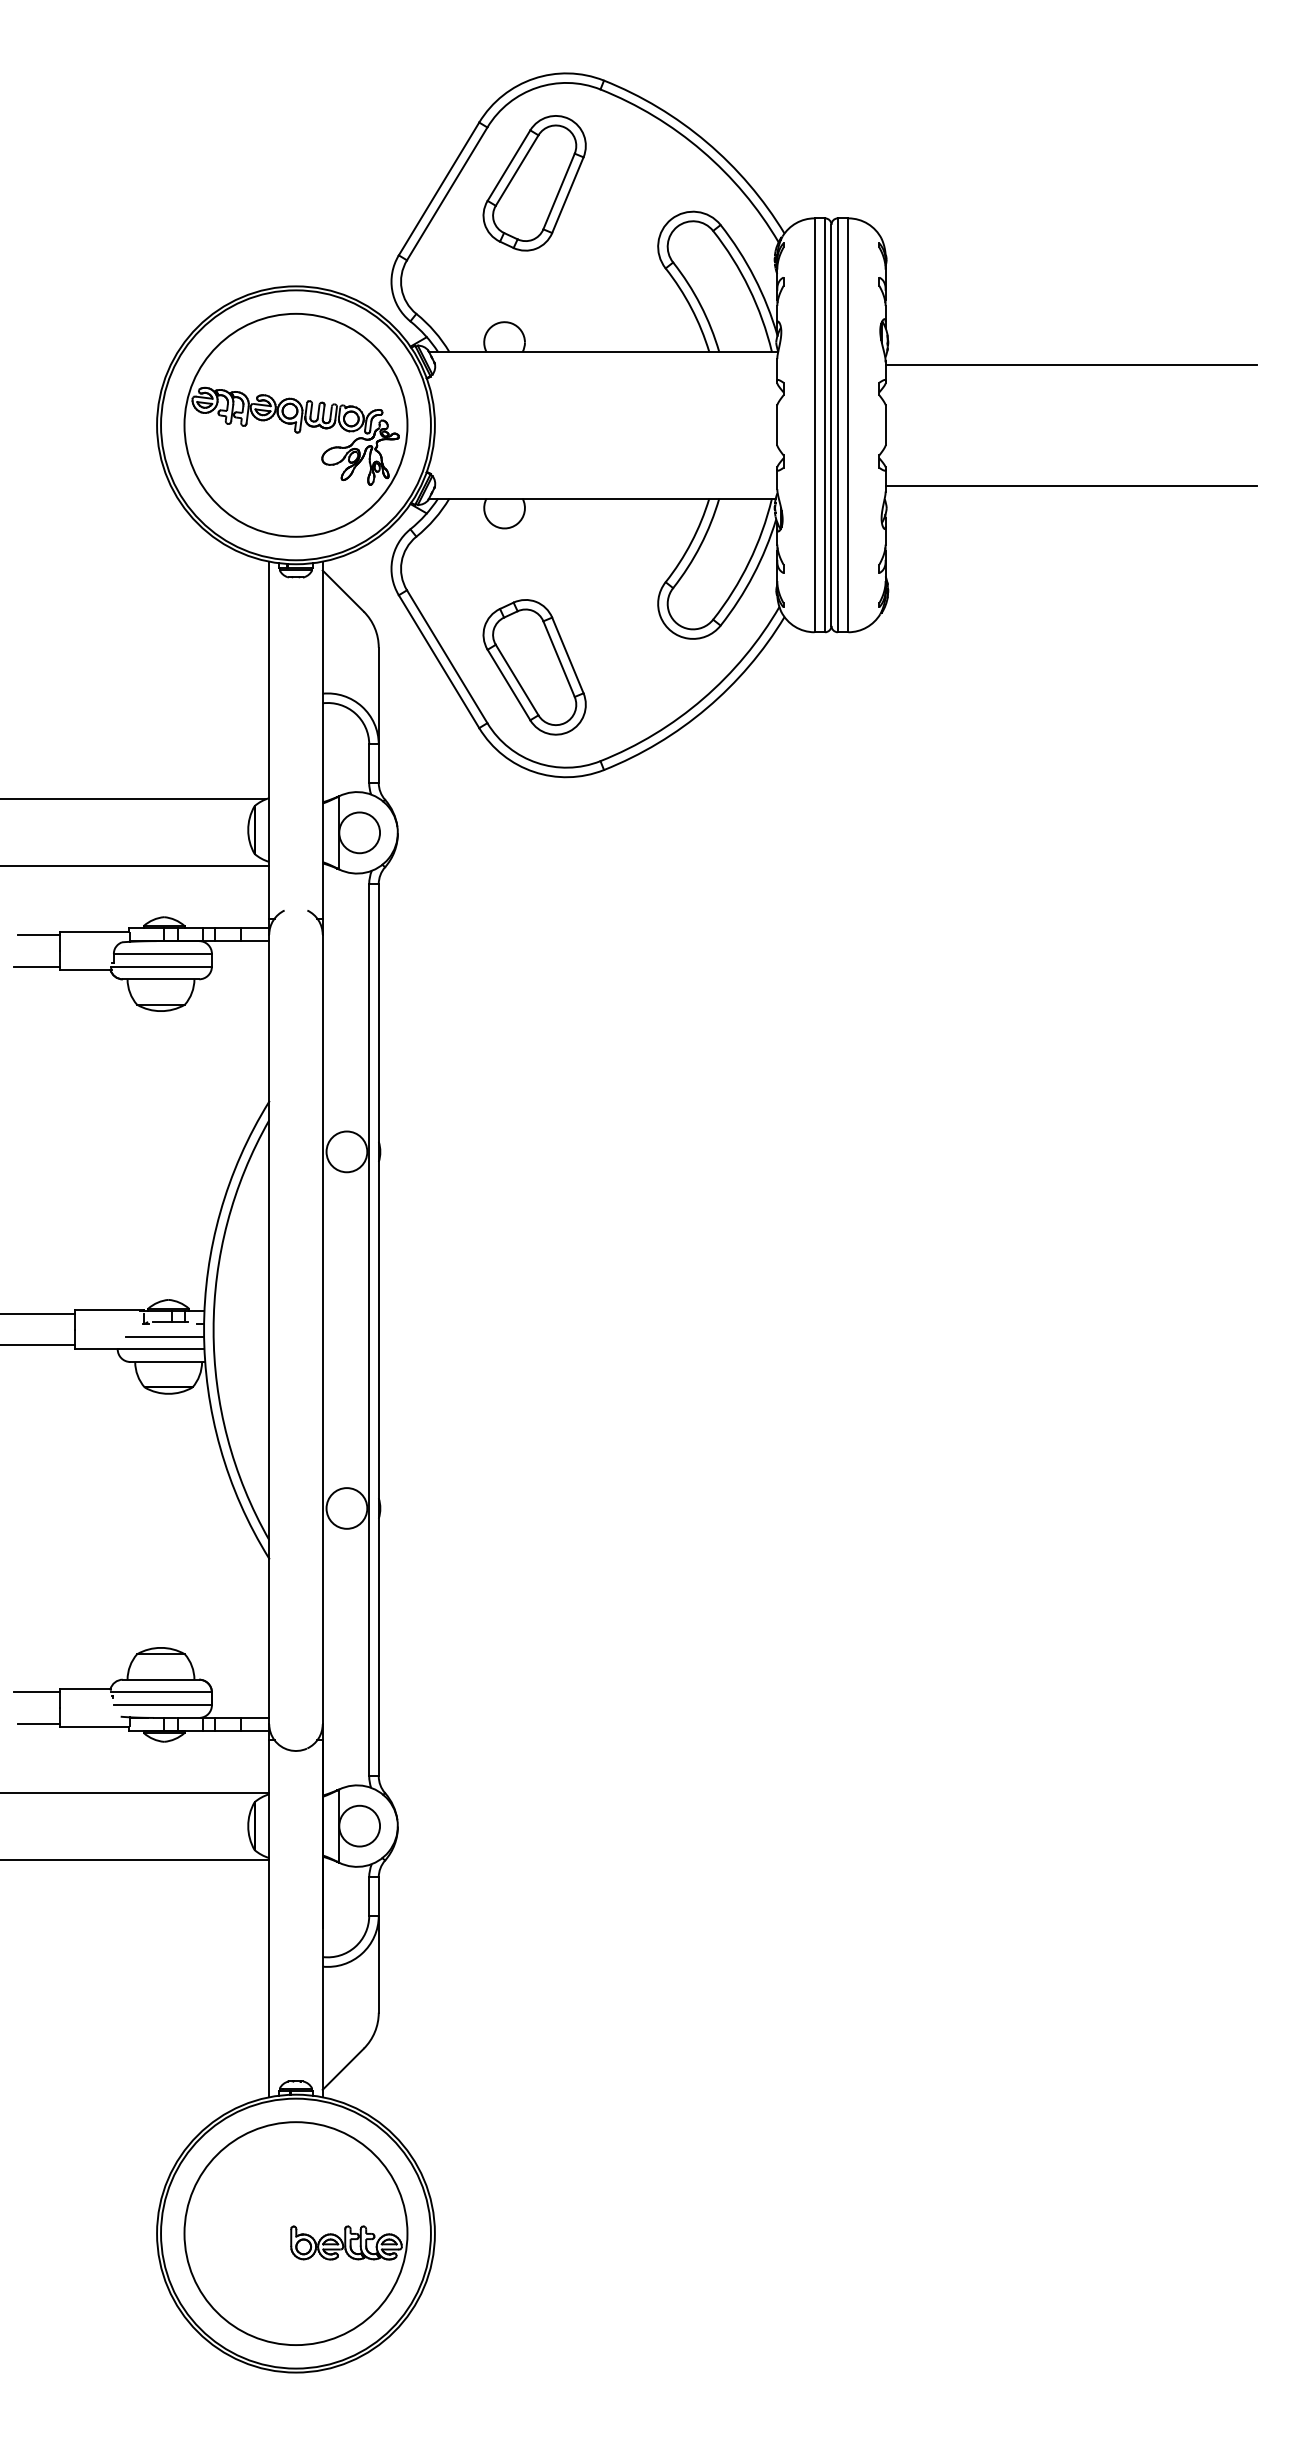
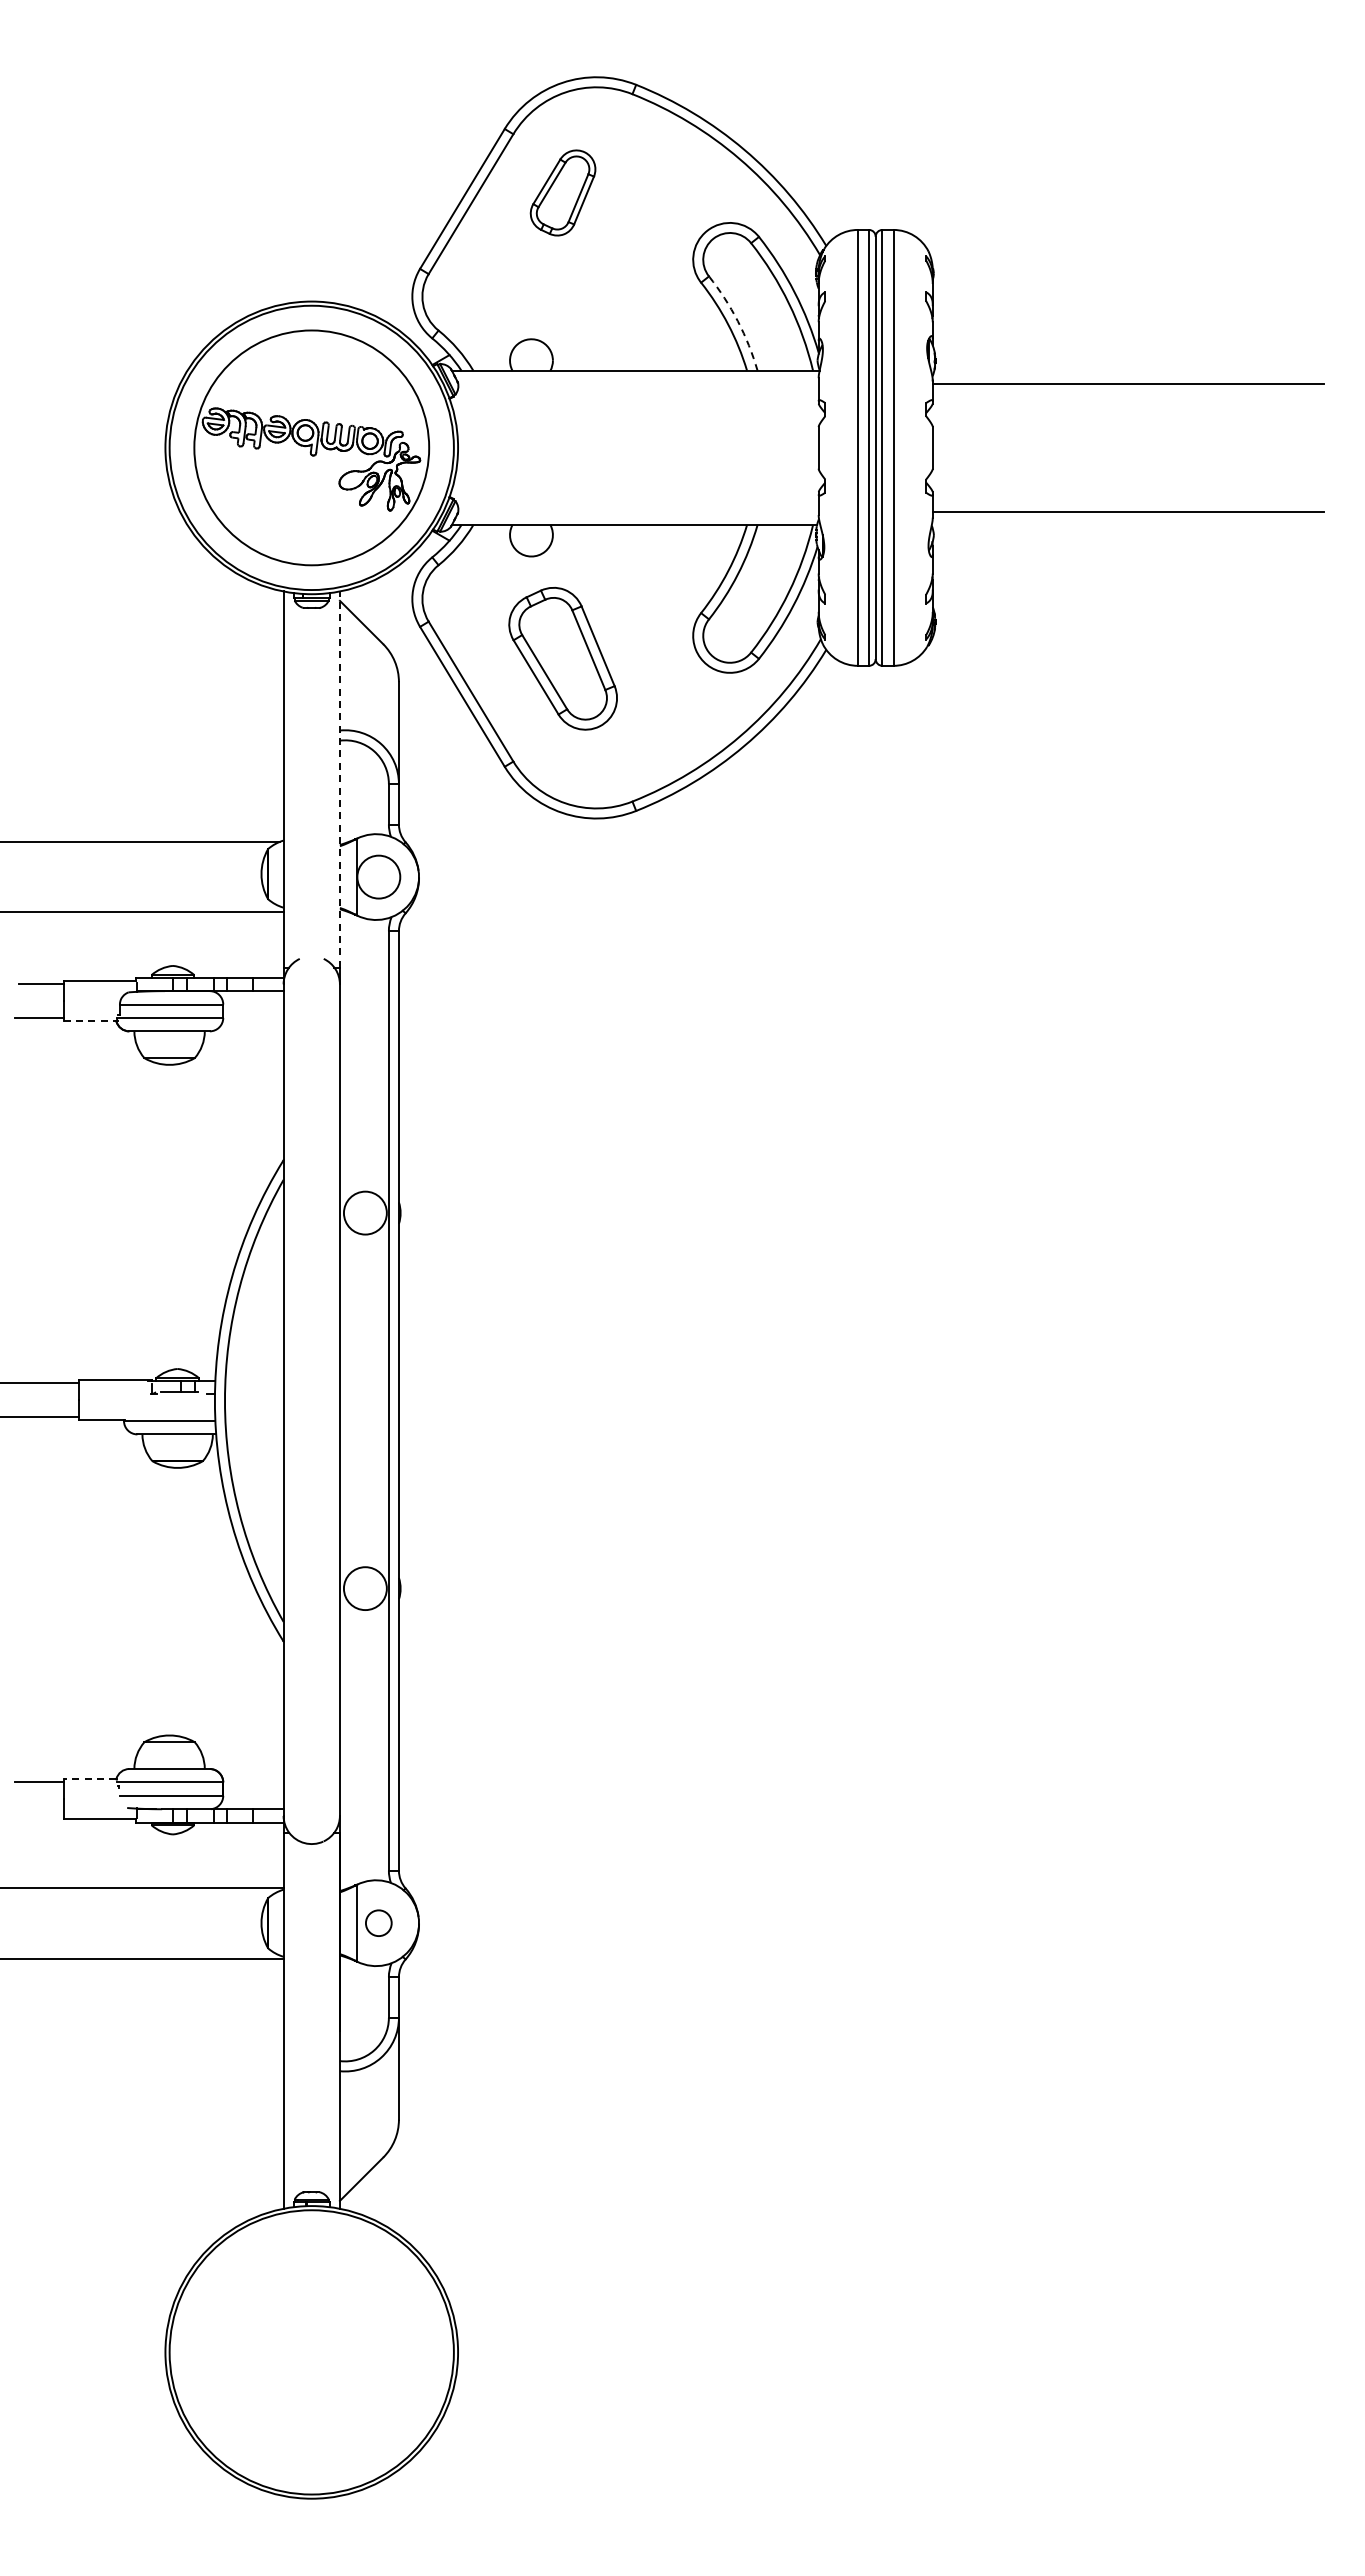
part: (534, 182) -> (562, 192), size x0.6
arc: (700, 305) -> (737, 321), solid -> dashed
part: (534, 667) -> (562, 658), moved
line: (322, 740) -> (339, 779), solid -> dashed
line: (85, 969) -> (90, 1021), solid -> dashed
line: (164, 1336) -> (173, 1407), removed
line: (84, 1689) -> (89, 1779), solid -> dashed
line: (38, 1723) -> (40, 1815), removed
circle: (359, 1825) -> (378, 1922), size x0.6
part: (295, 2233) -> (311, 2352), removed

